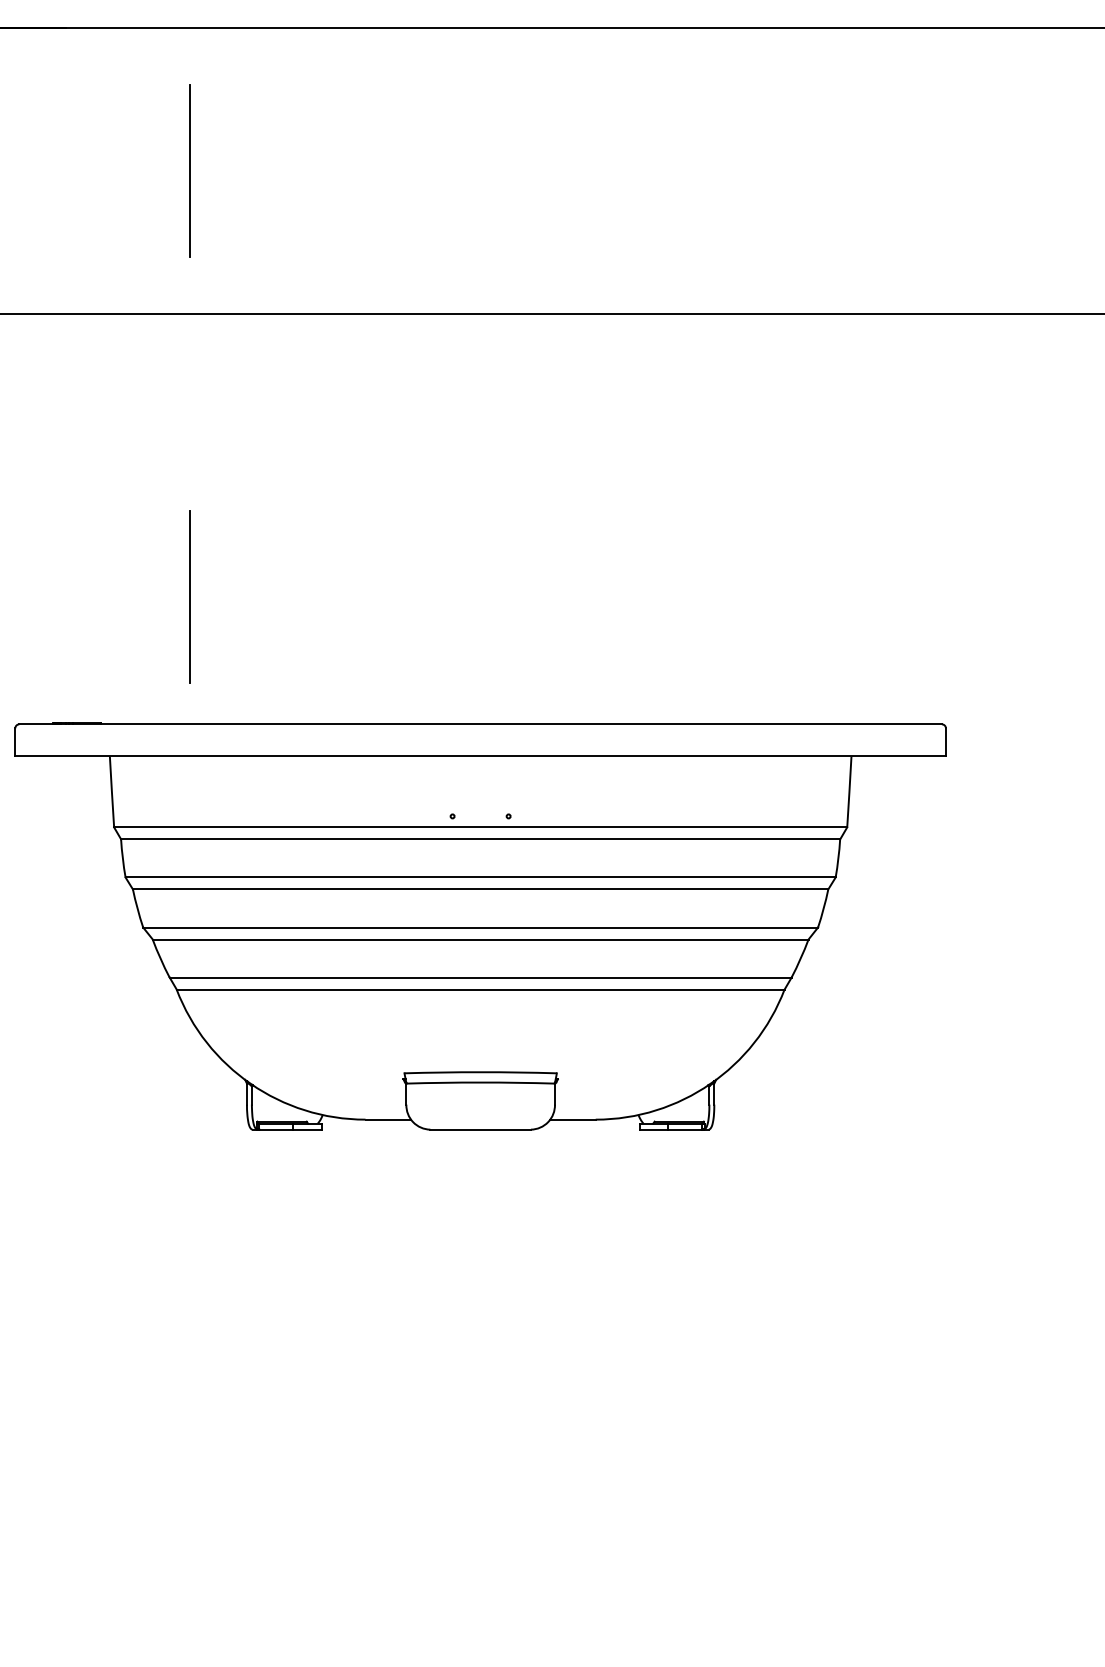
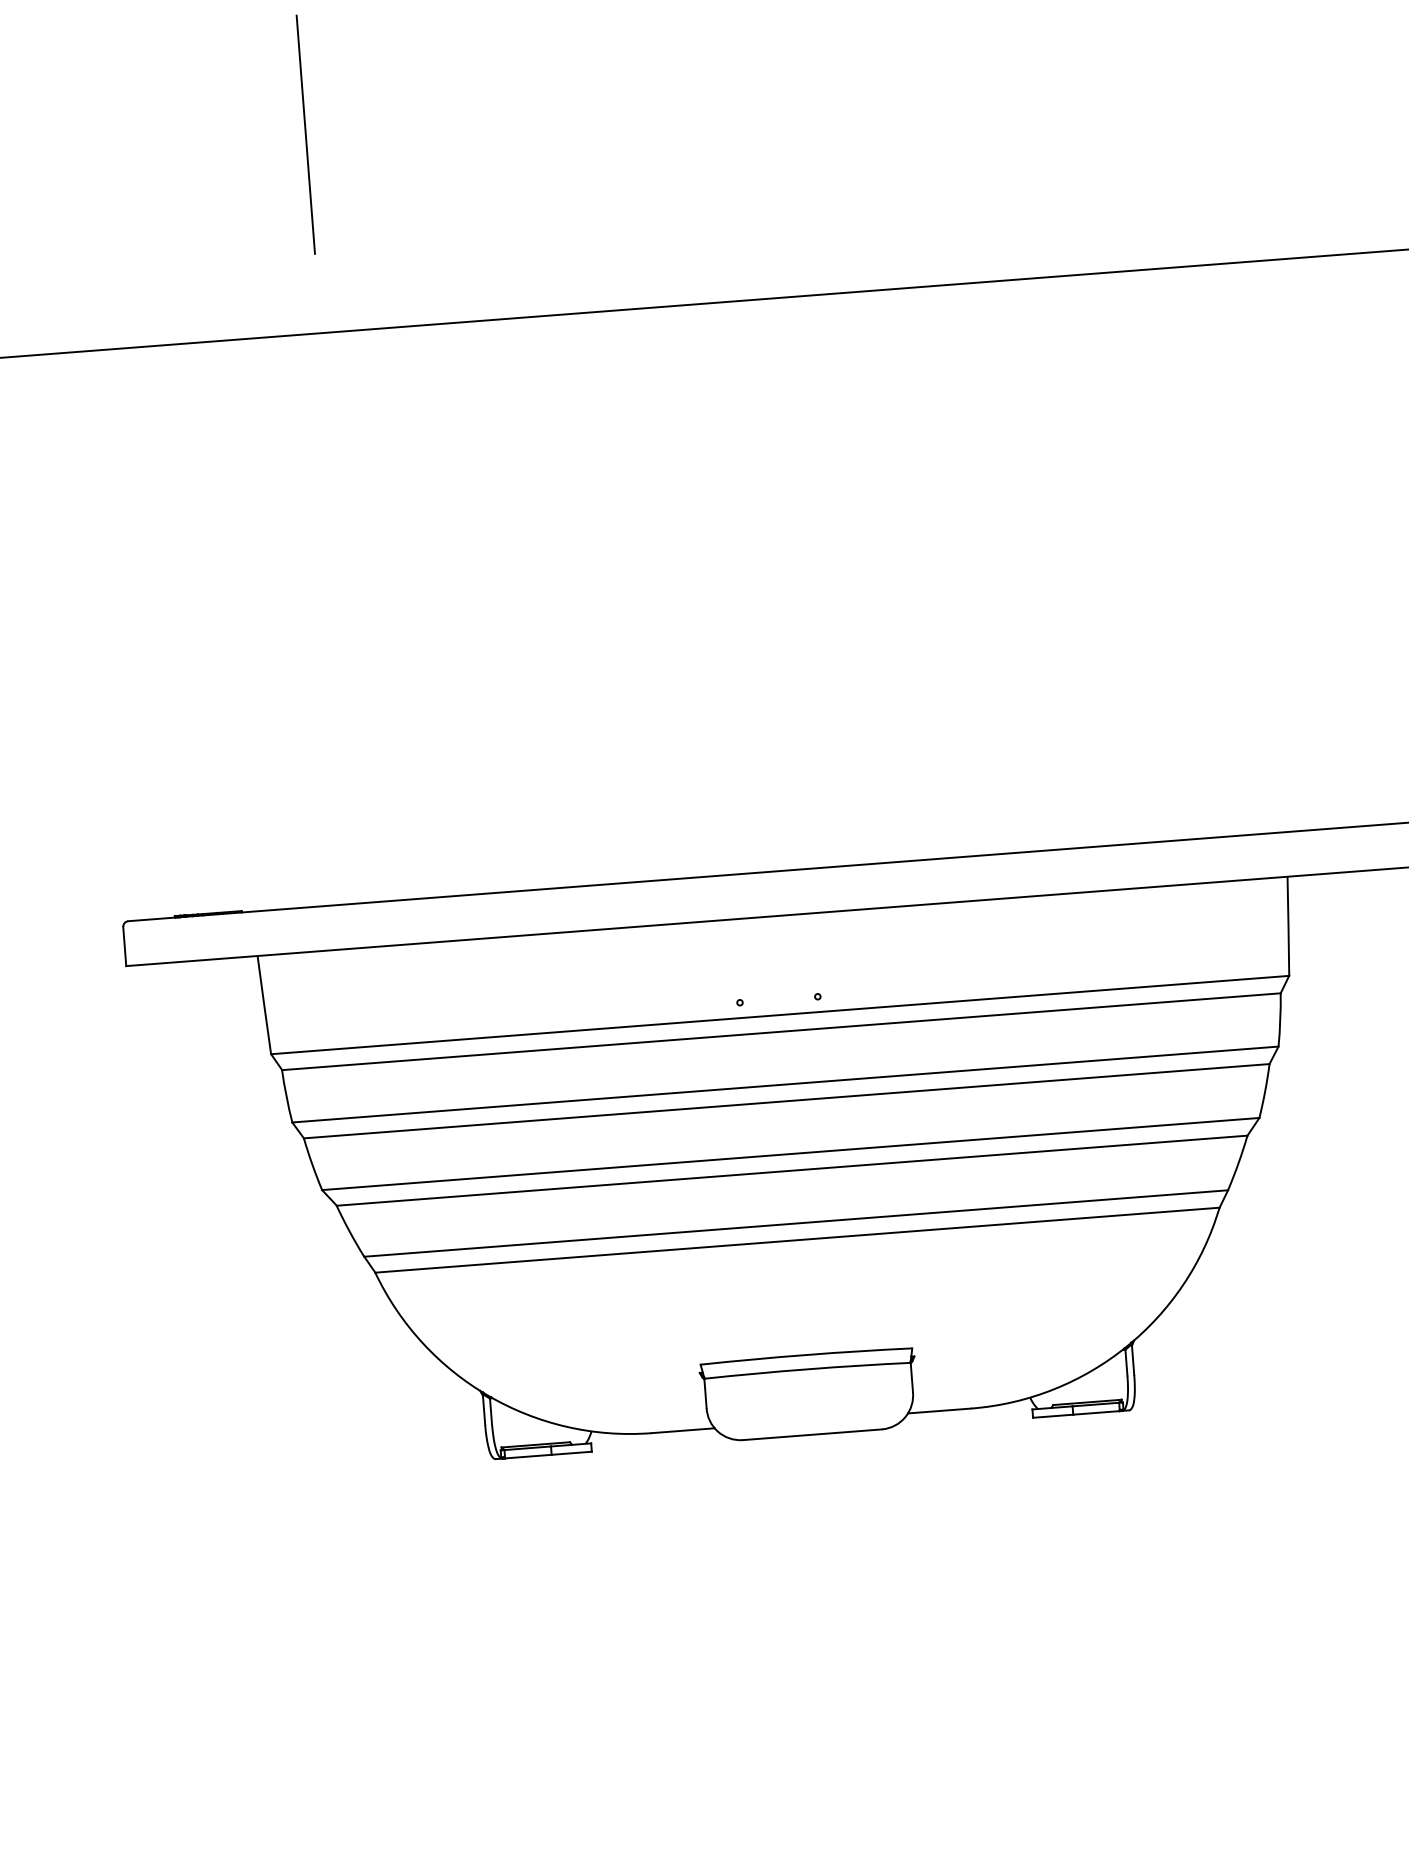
line: (189, 596) -> (351, 725), removed

